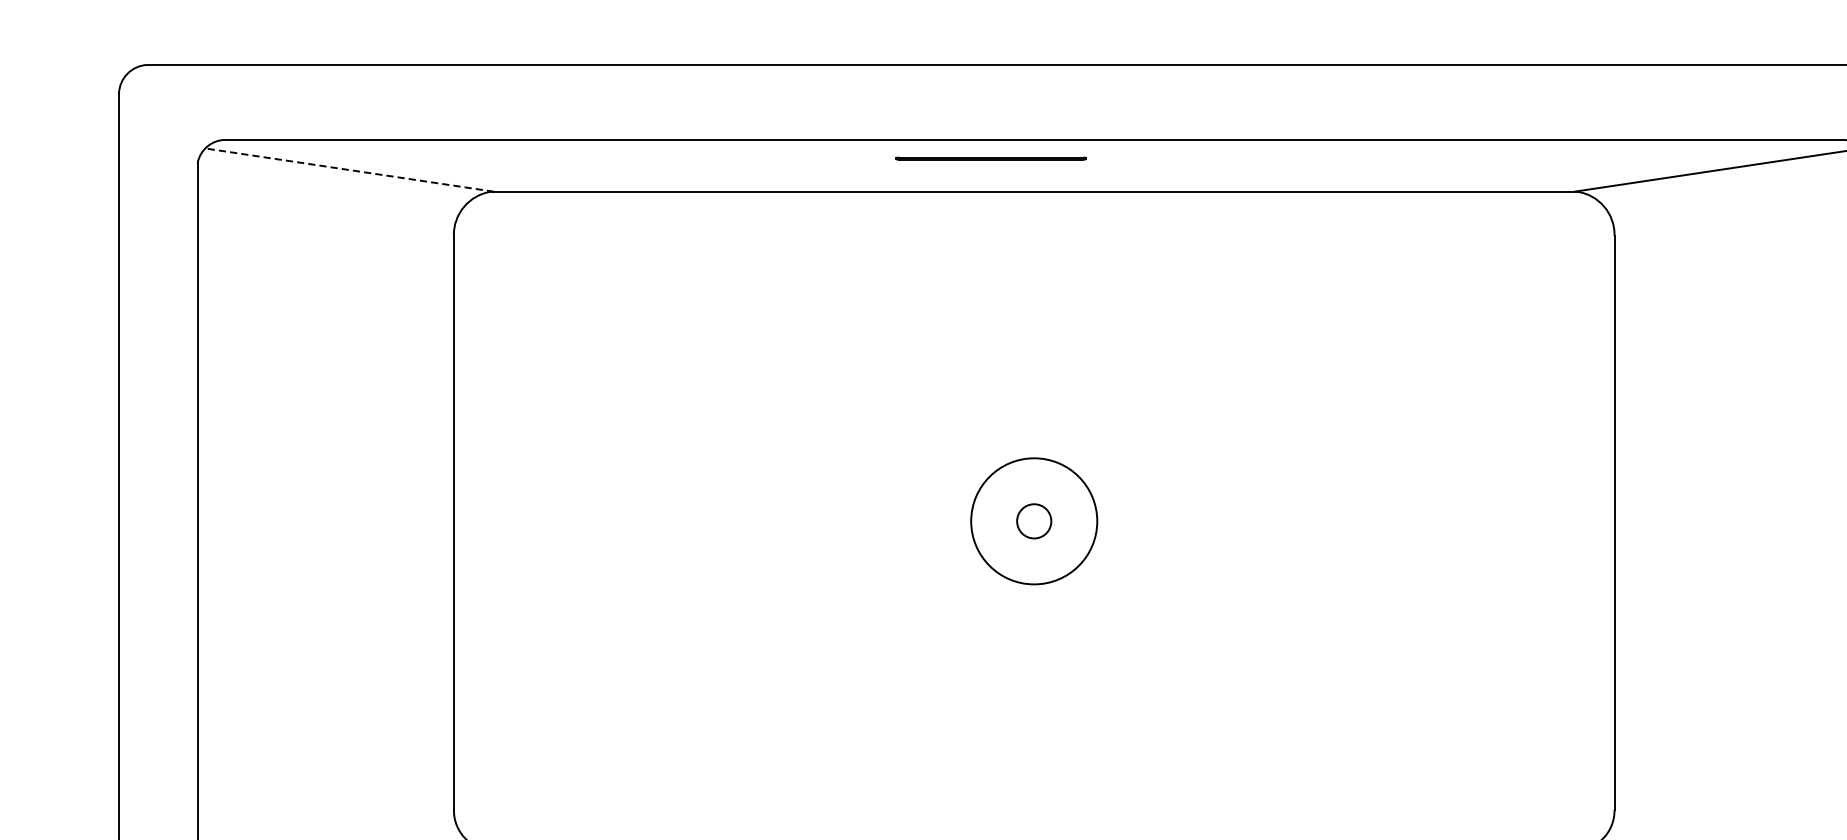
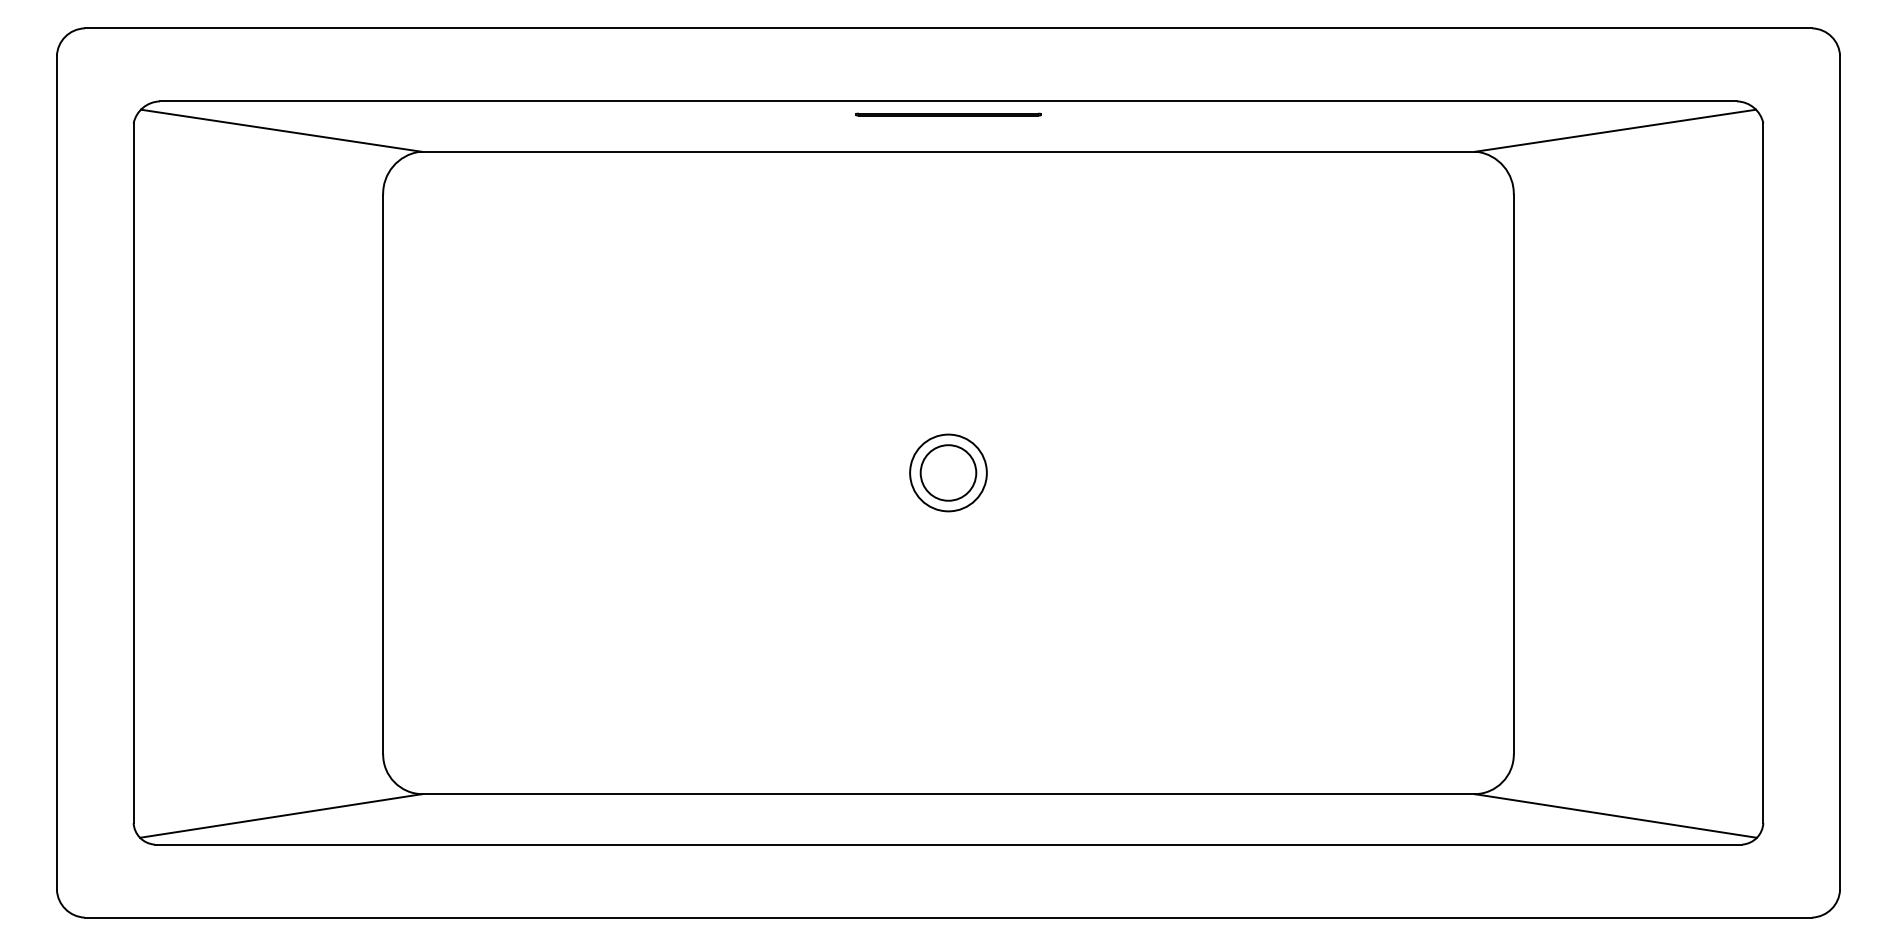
line: (991, 158) -> (948, 114), moved
line: (349, 169) -> (281, 130), dashed -> solid
circle: (1034, 520) -> (948, 472), size x0.62
circle: (1034, 520) -> (948, 472), size x1.67

